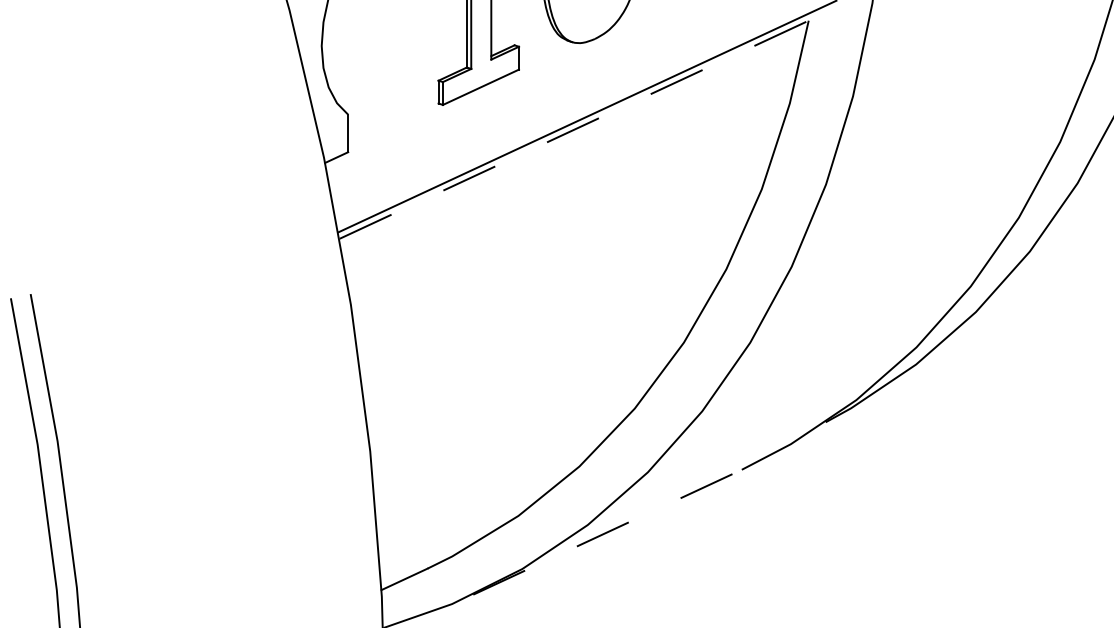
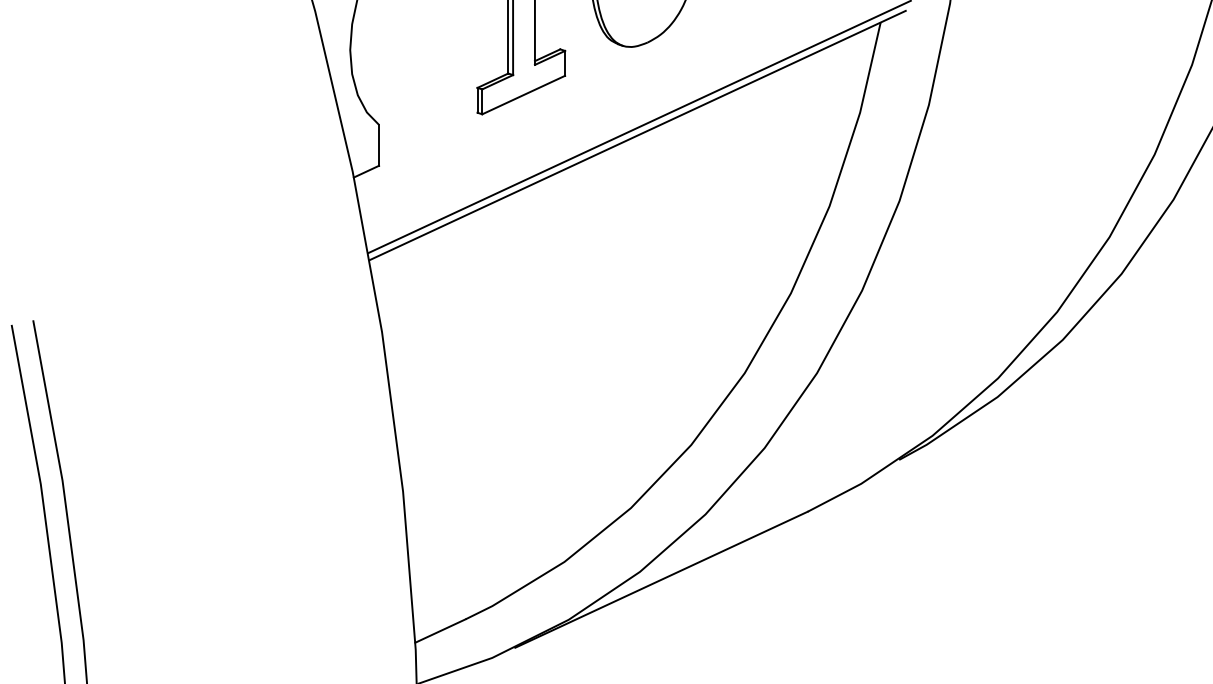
line: (586, 124) -> (638, 135), dashed -> solid
line: (608, 532) -> (662, 579), dashed -> solid

